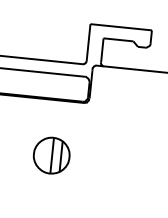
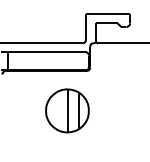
part: (51, 155) -> (67, 110), size x1.67

